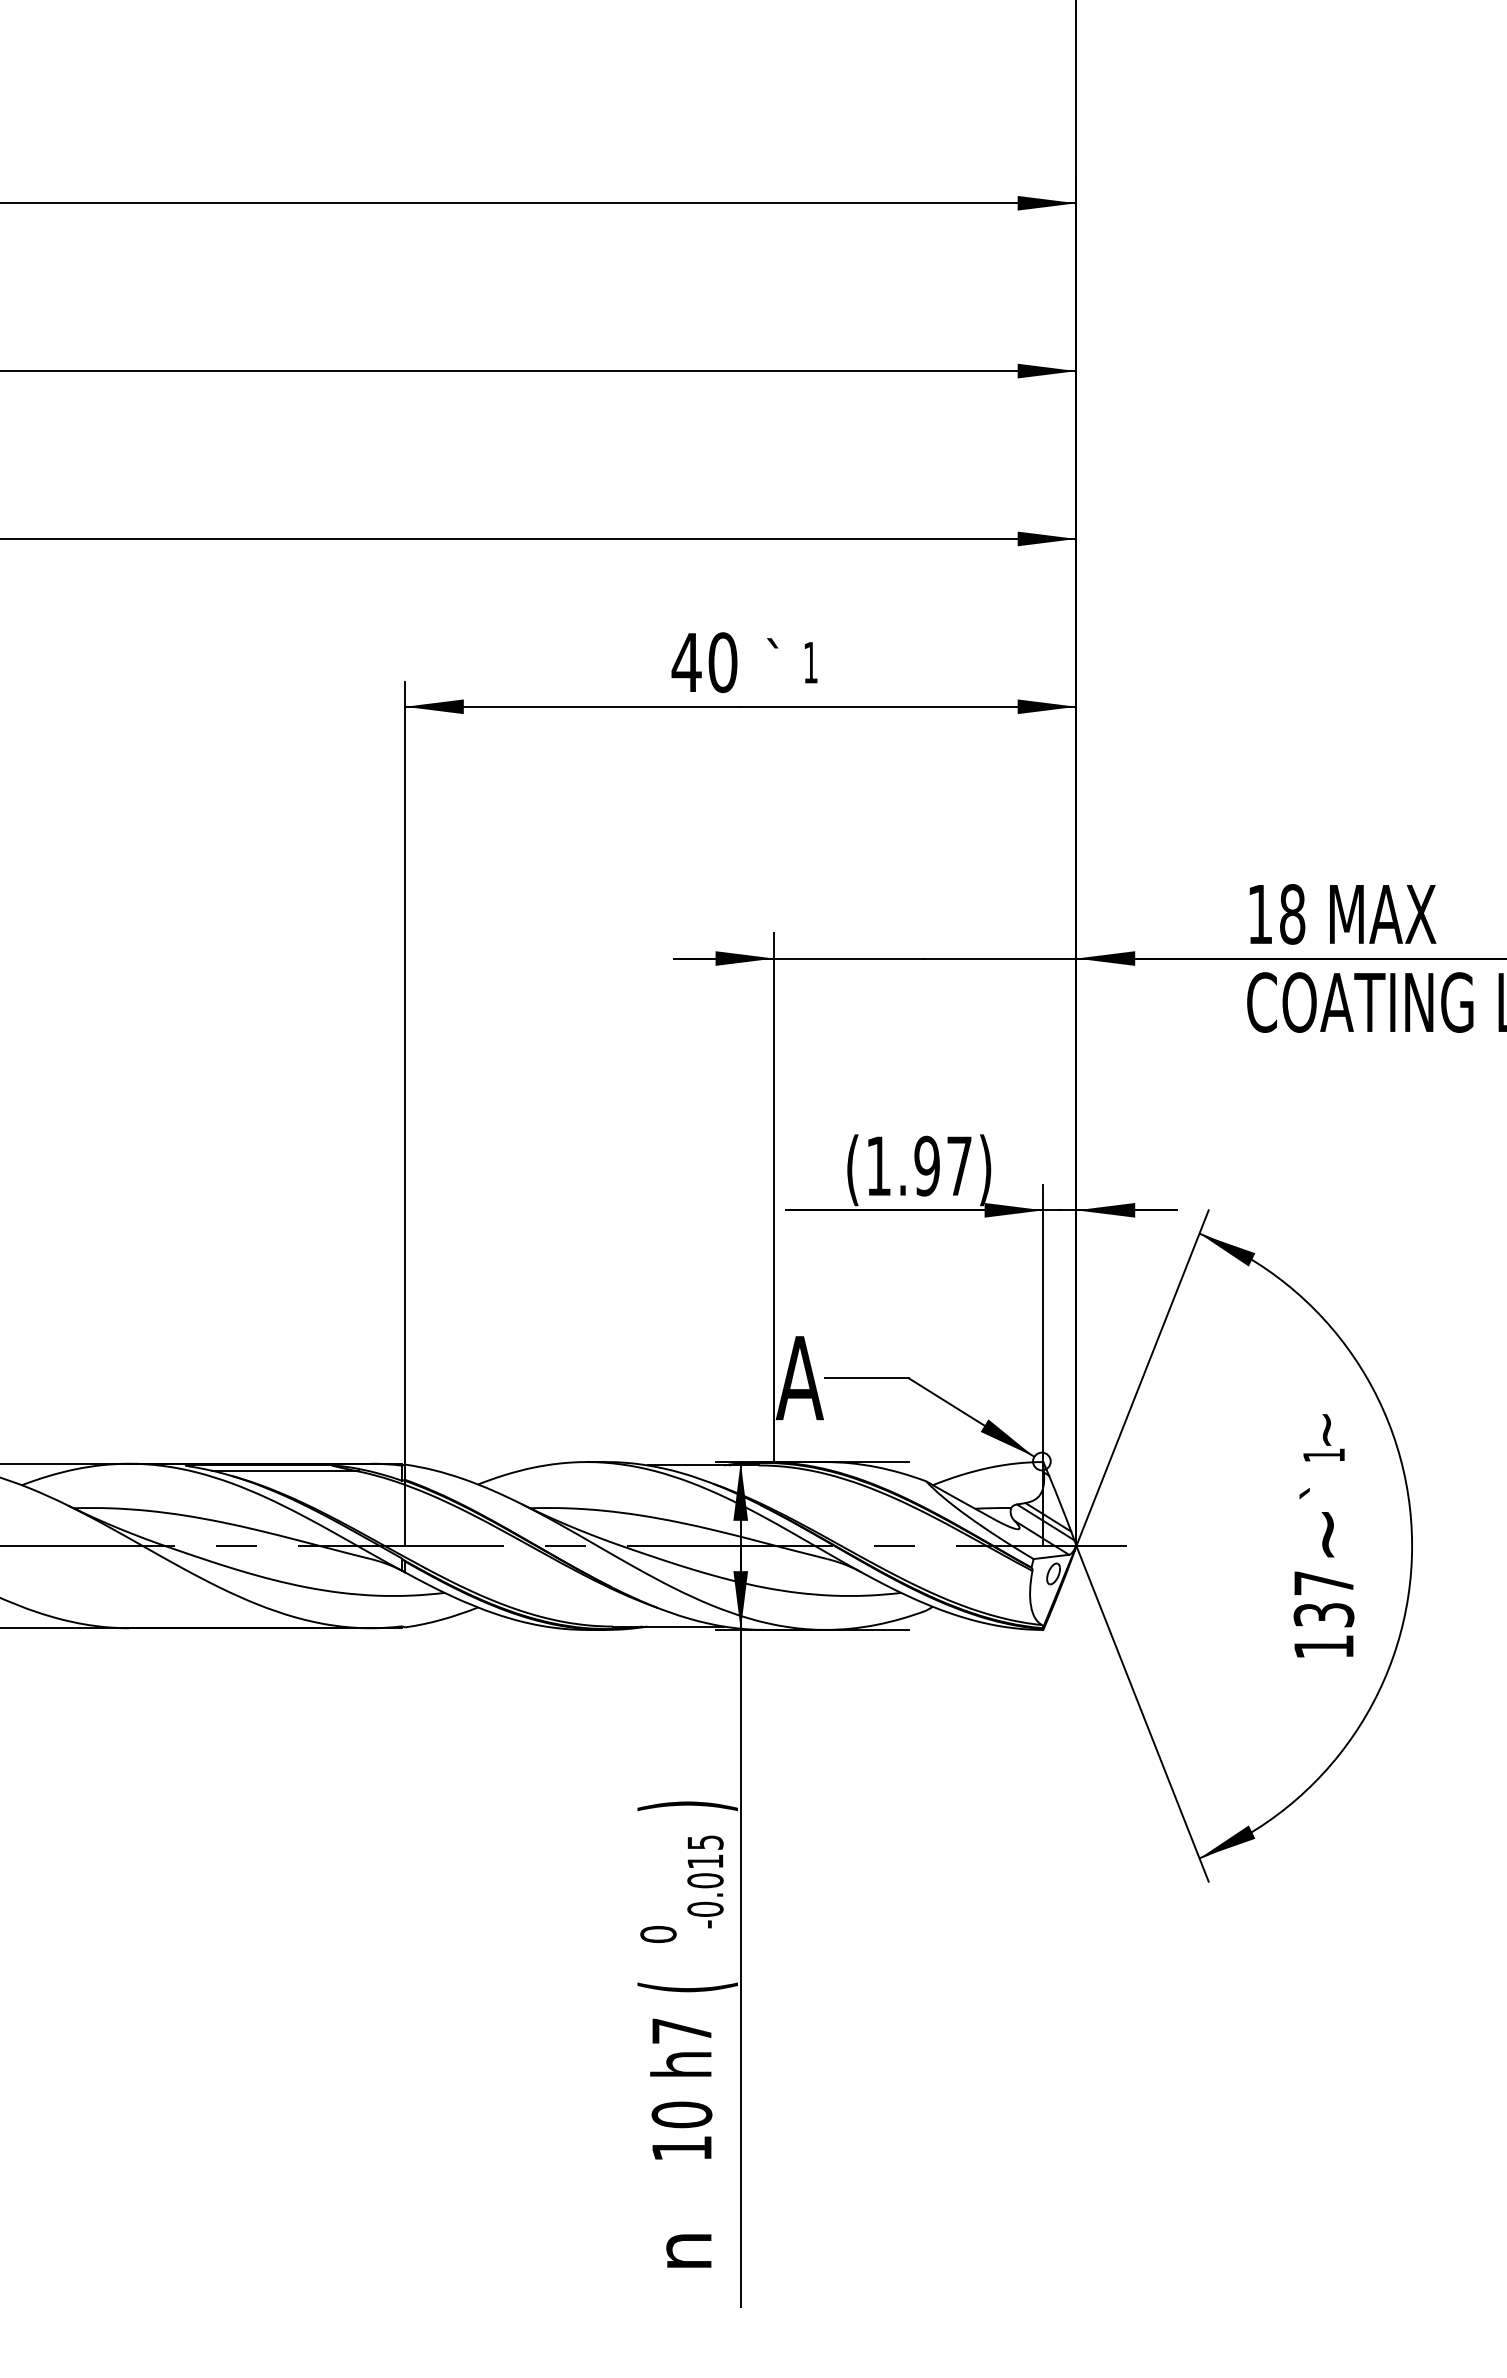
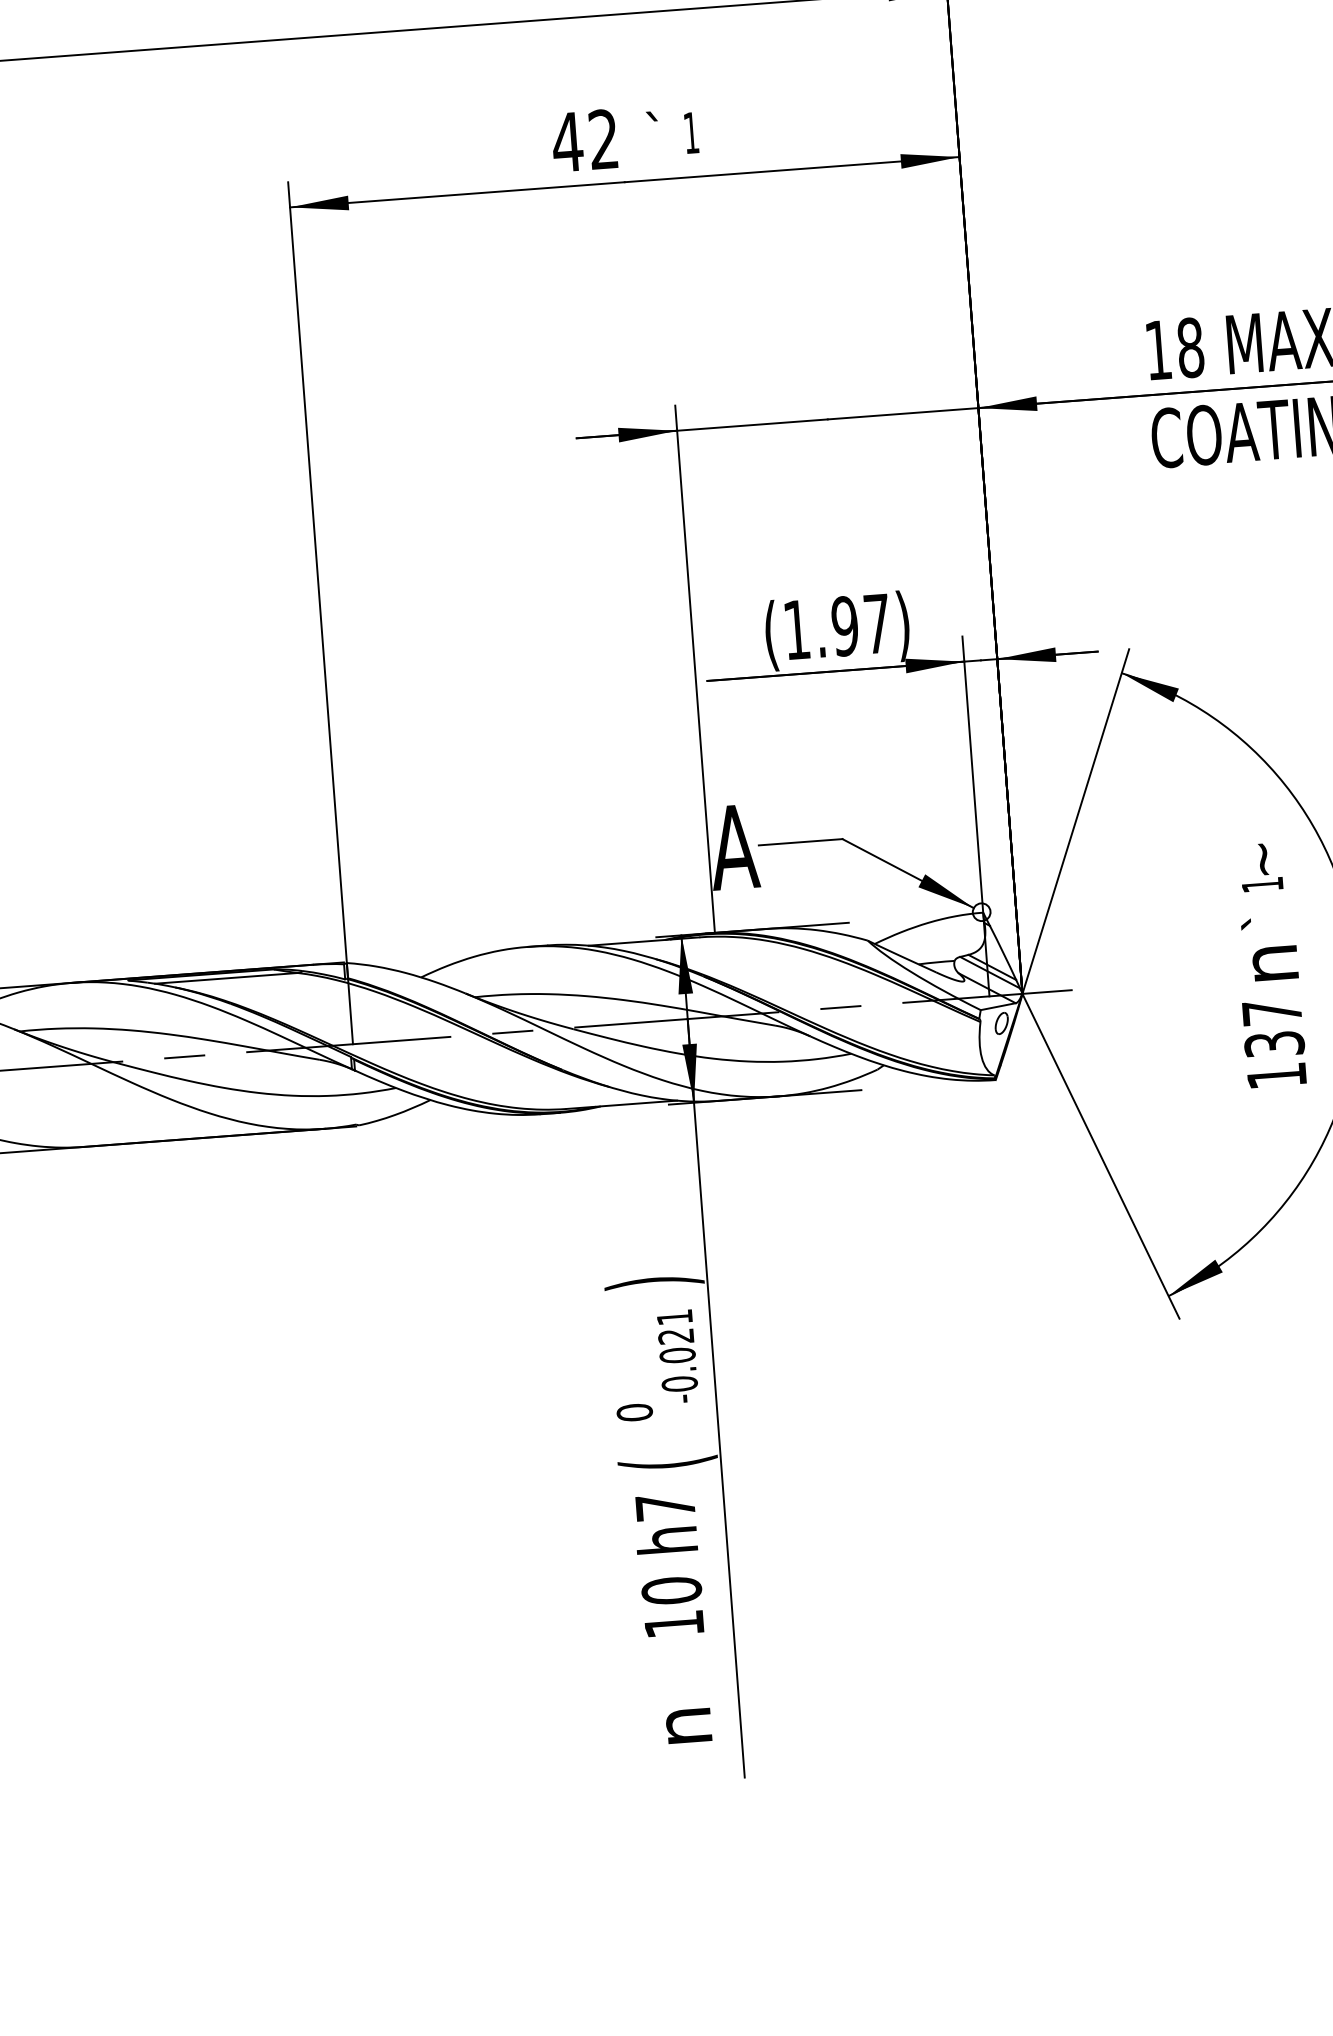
text: (722, 662) -> (603, 139), 40 -> 42
text: (1330, 1534) -> (1274, 963), ~ -> n
text: (705, 1851) -> (675, 1326), -0.015 -> -0.021

